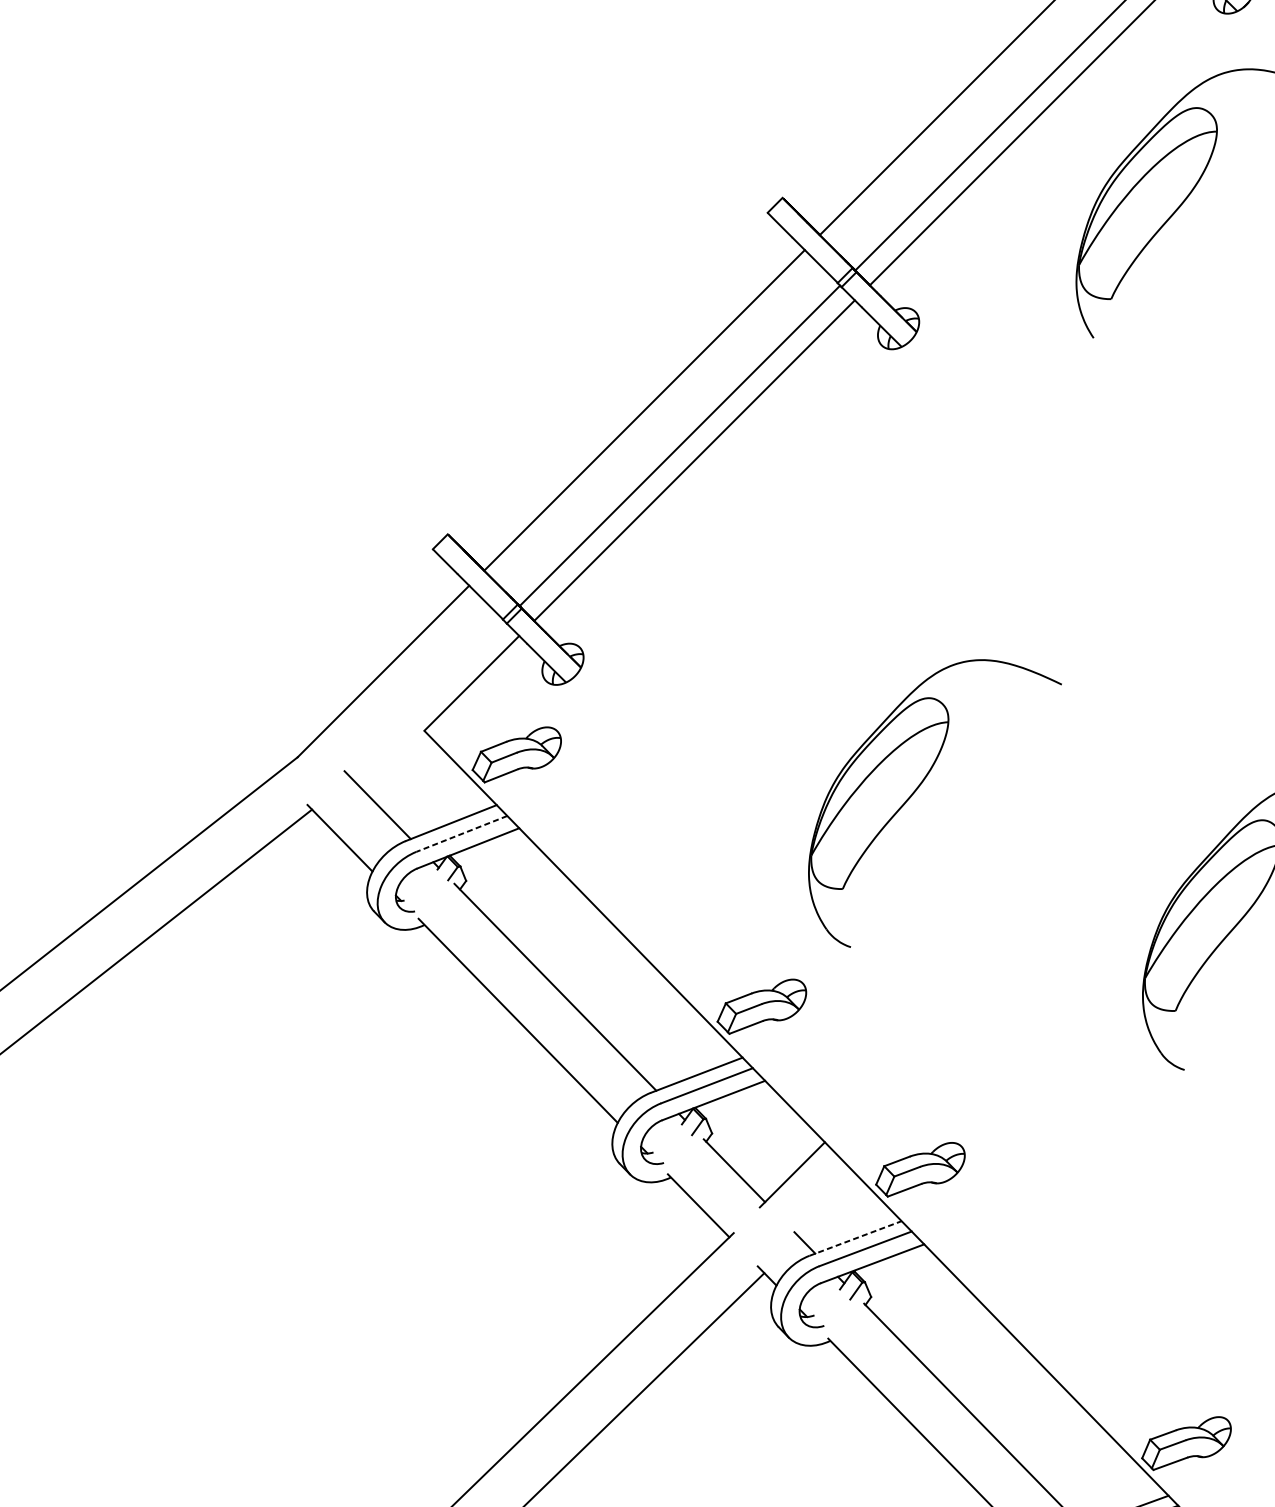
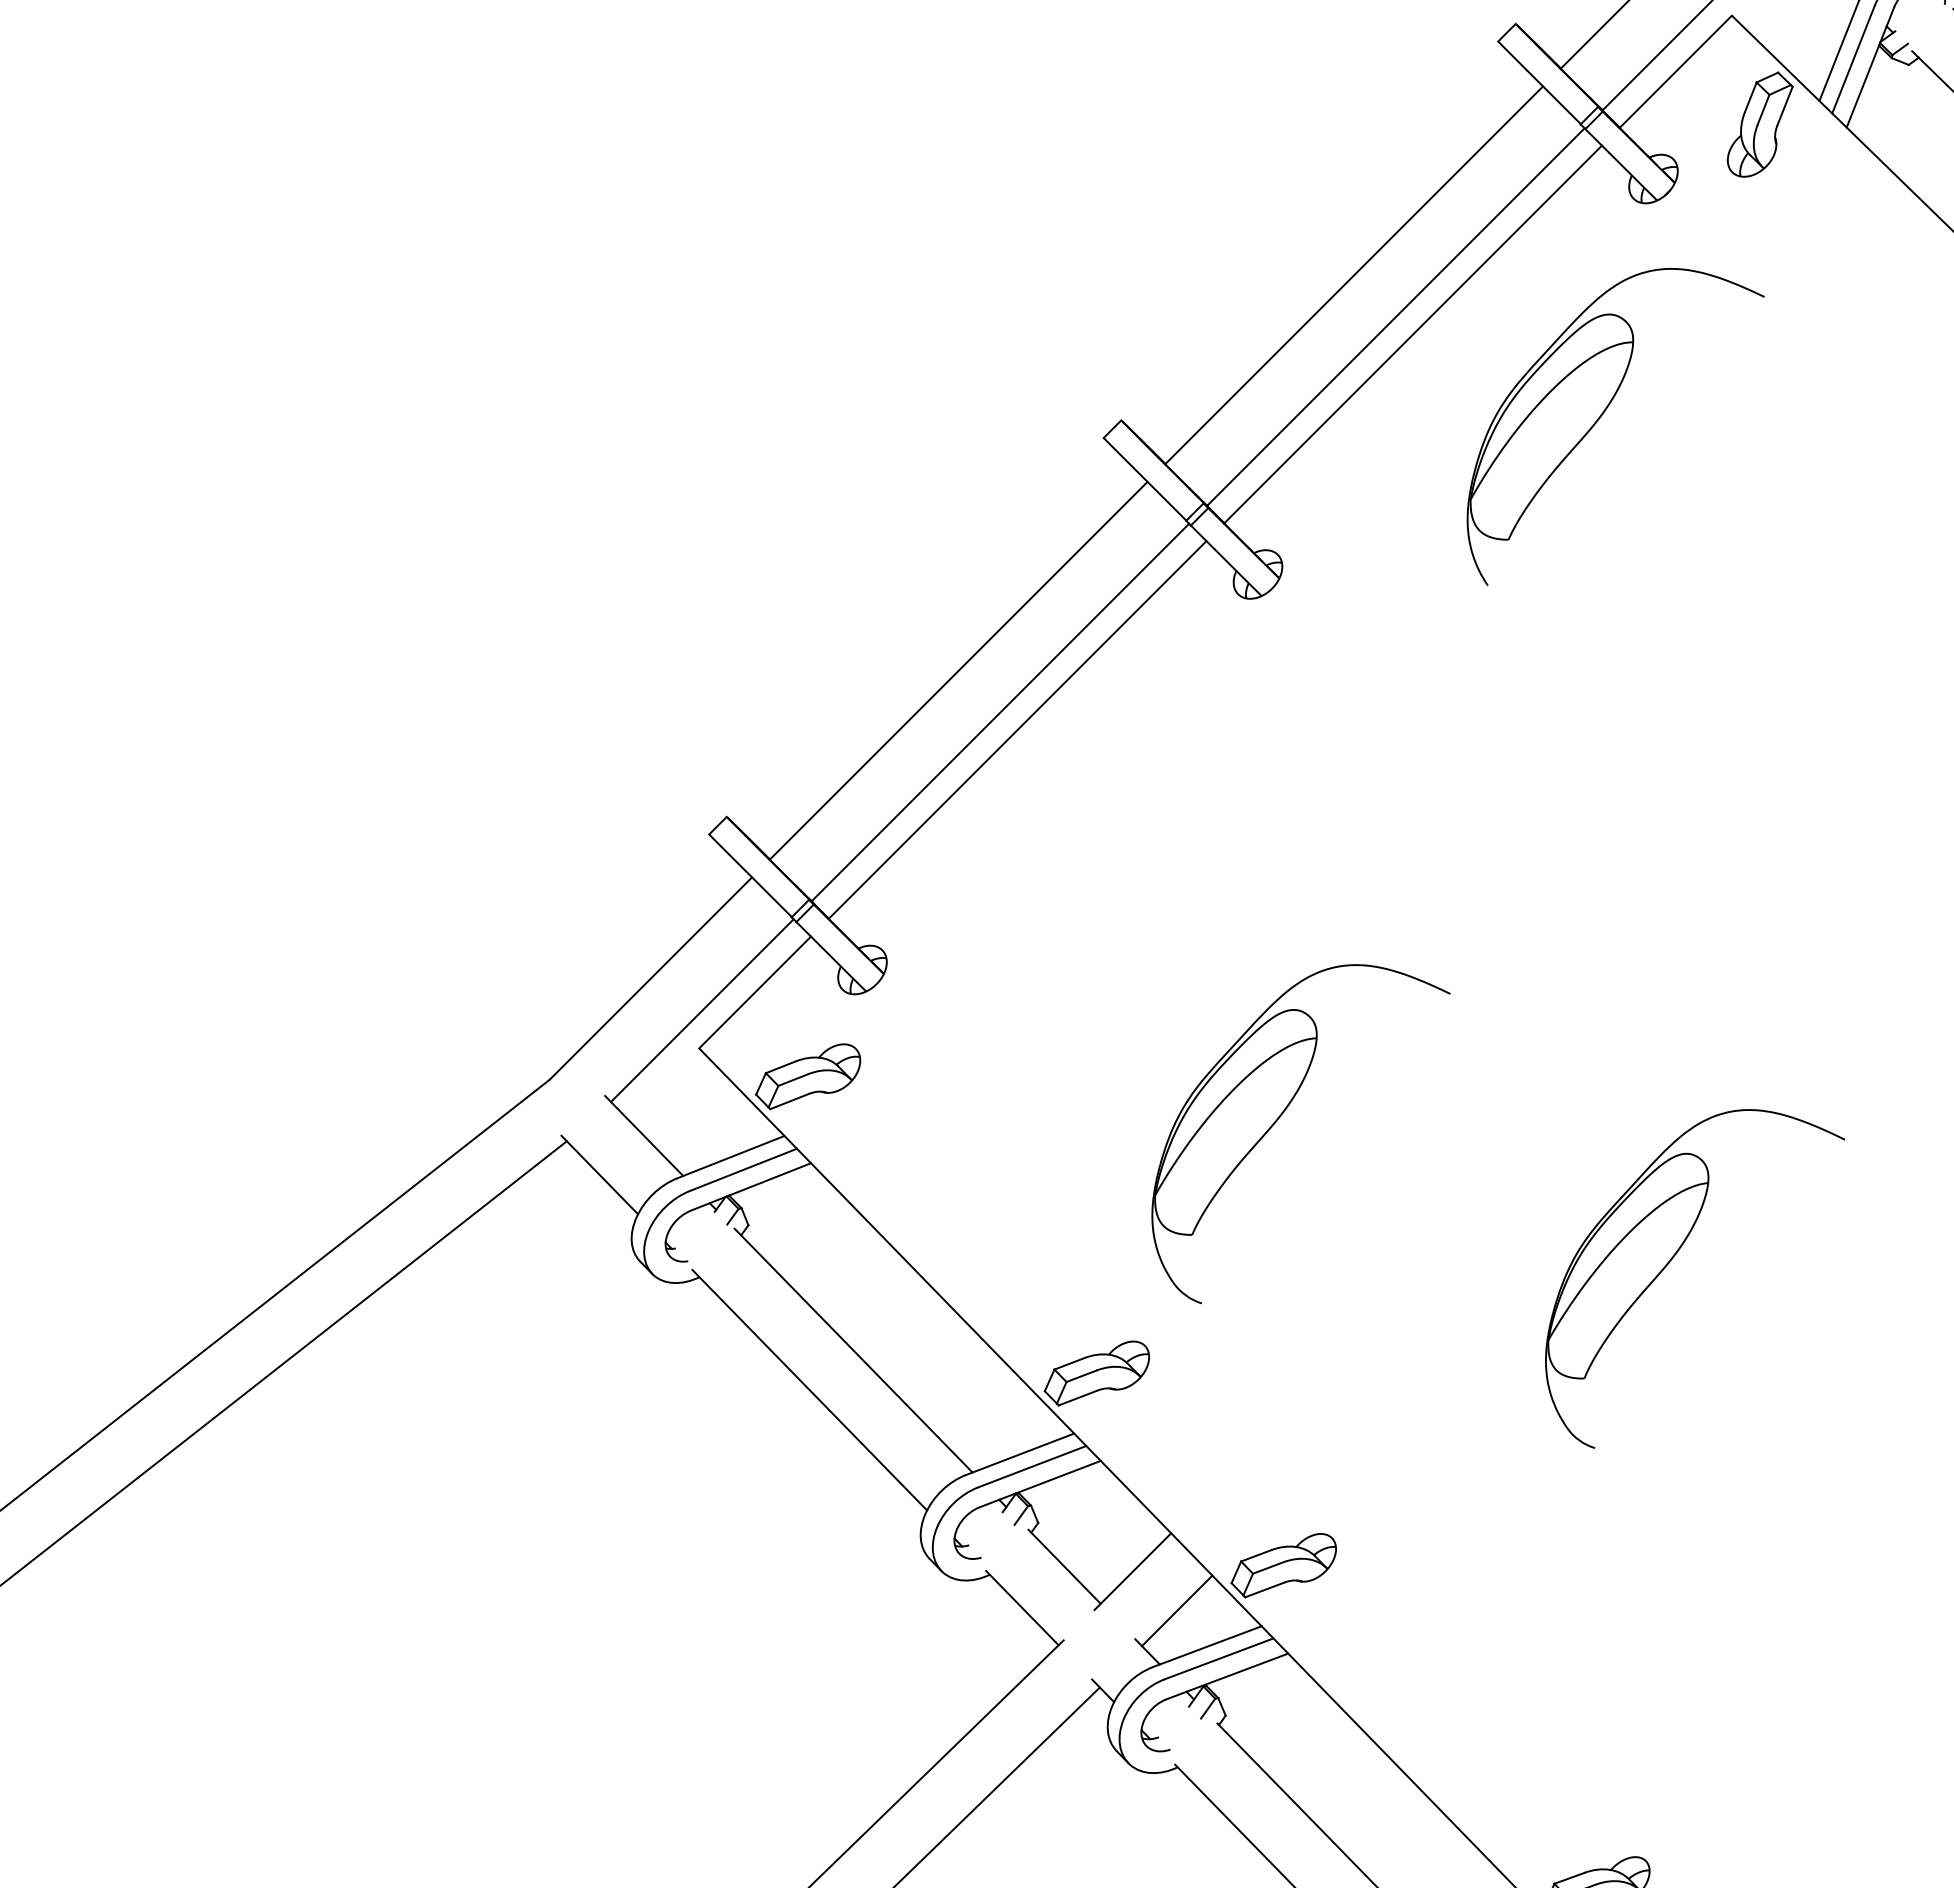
line: (426, 698) -> (701, 1010), added
line: (461, 833) -> (743, 1169), dashed -> solid
line: (829, 1207) -> (1176, 1610), added
line: (855, 1238) -> (1207, 1646), dashed -> solid

